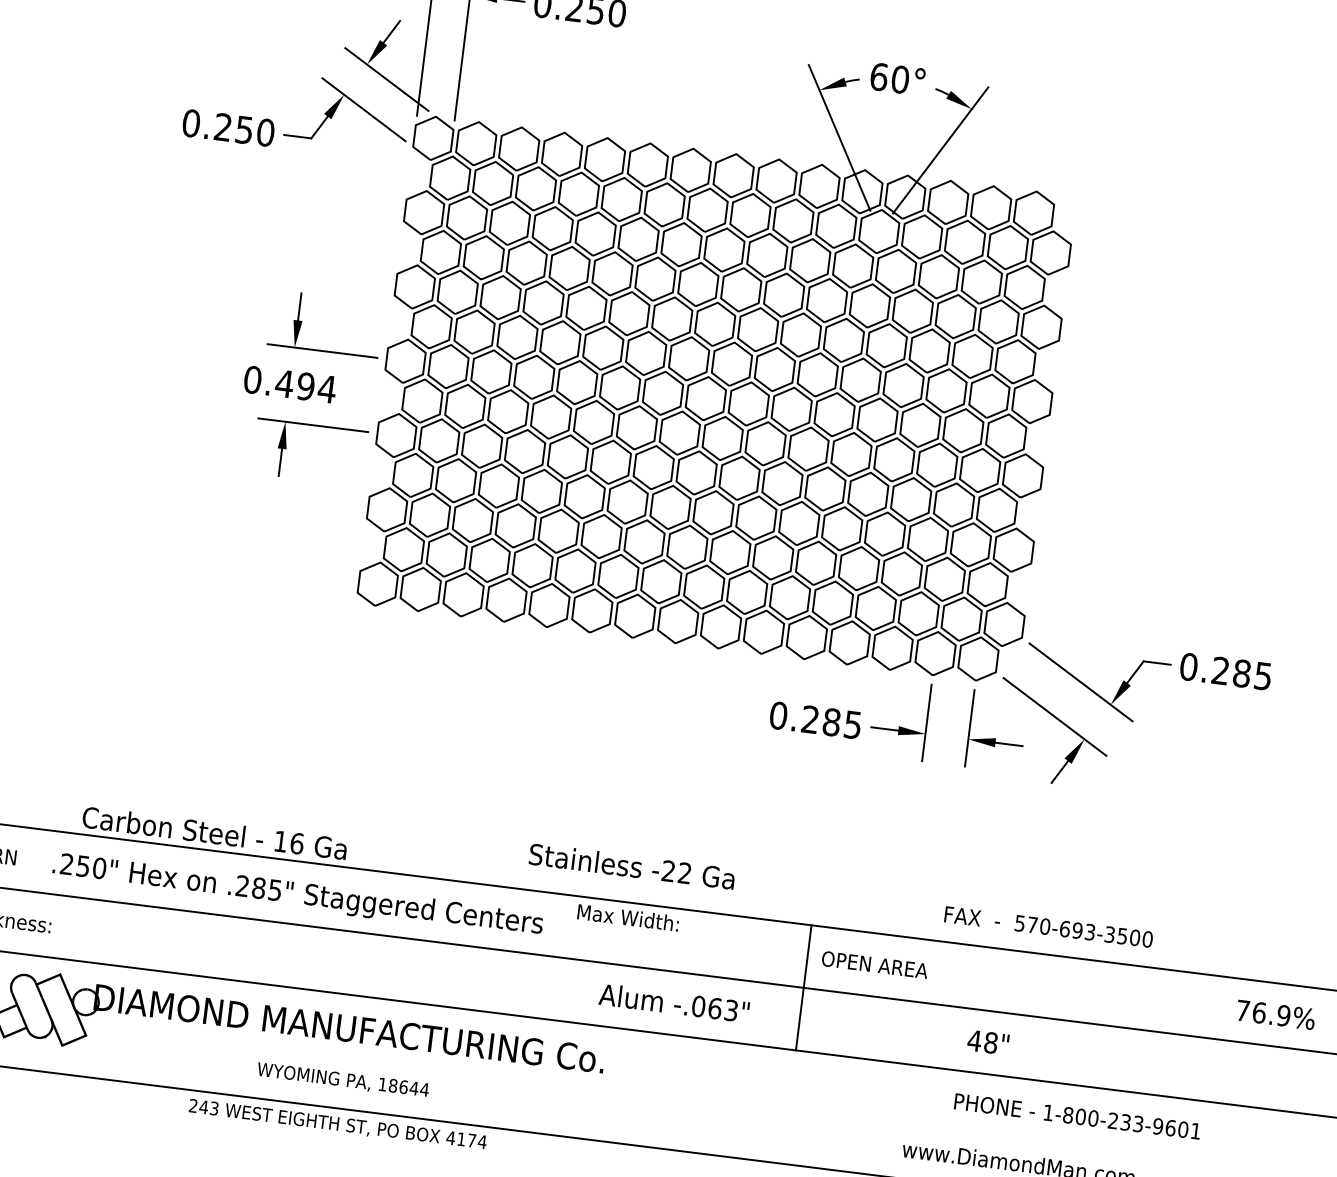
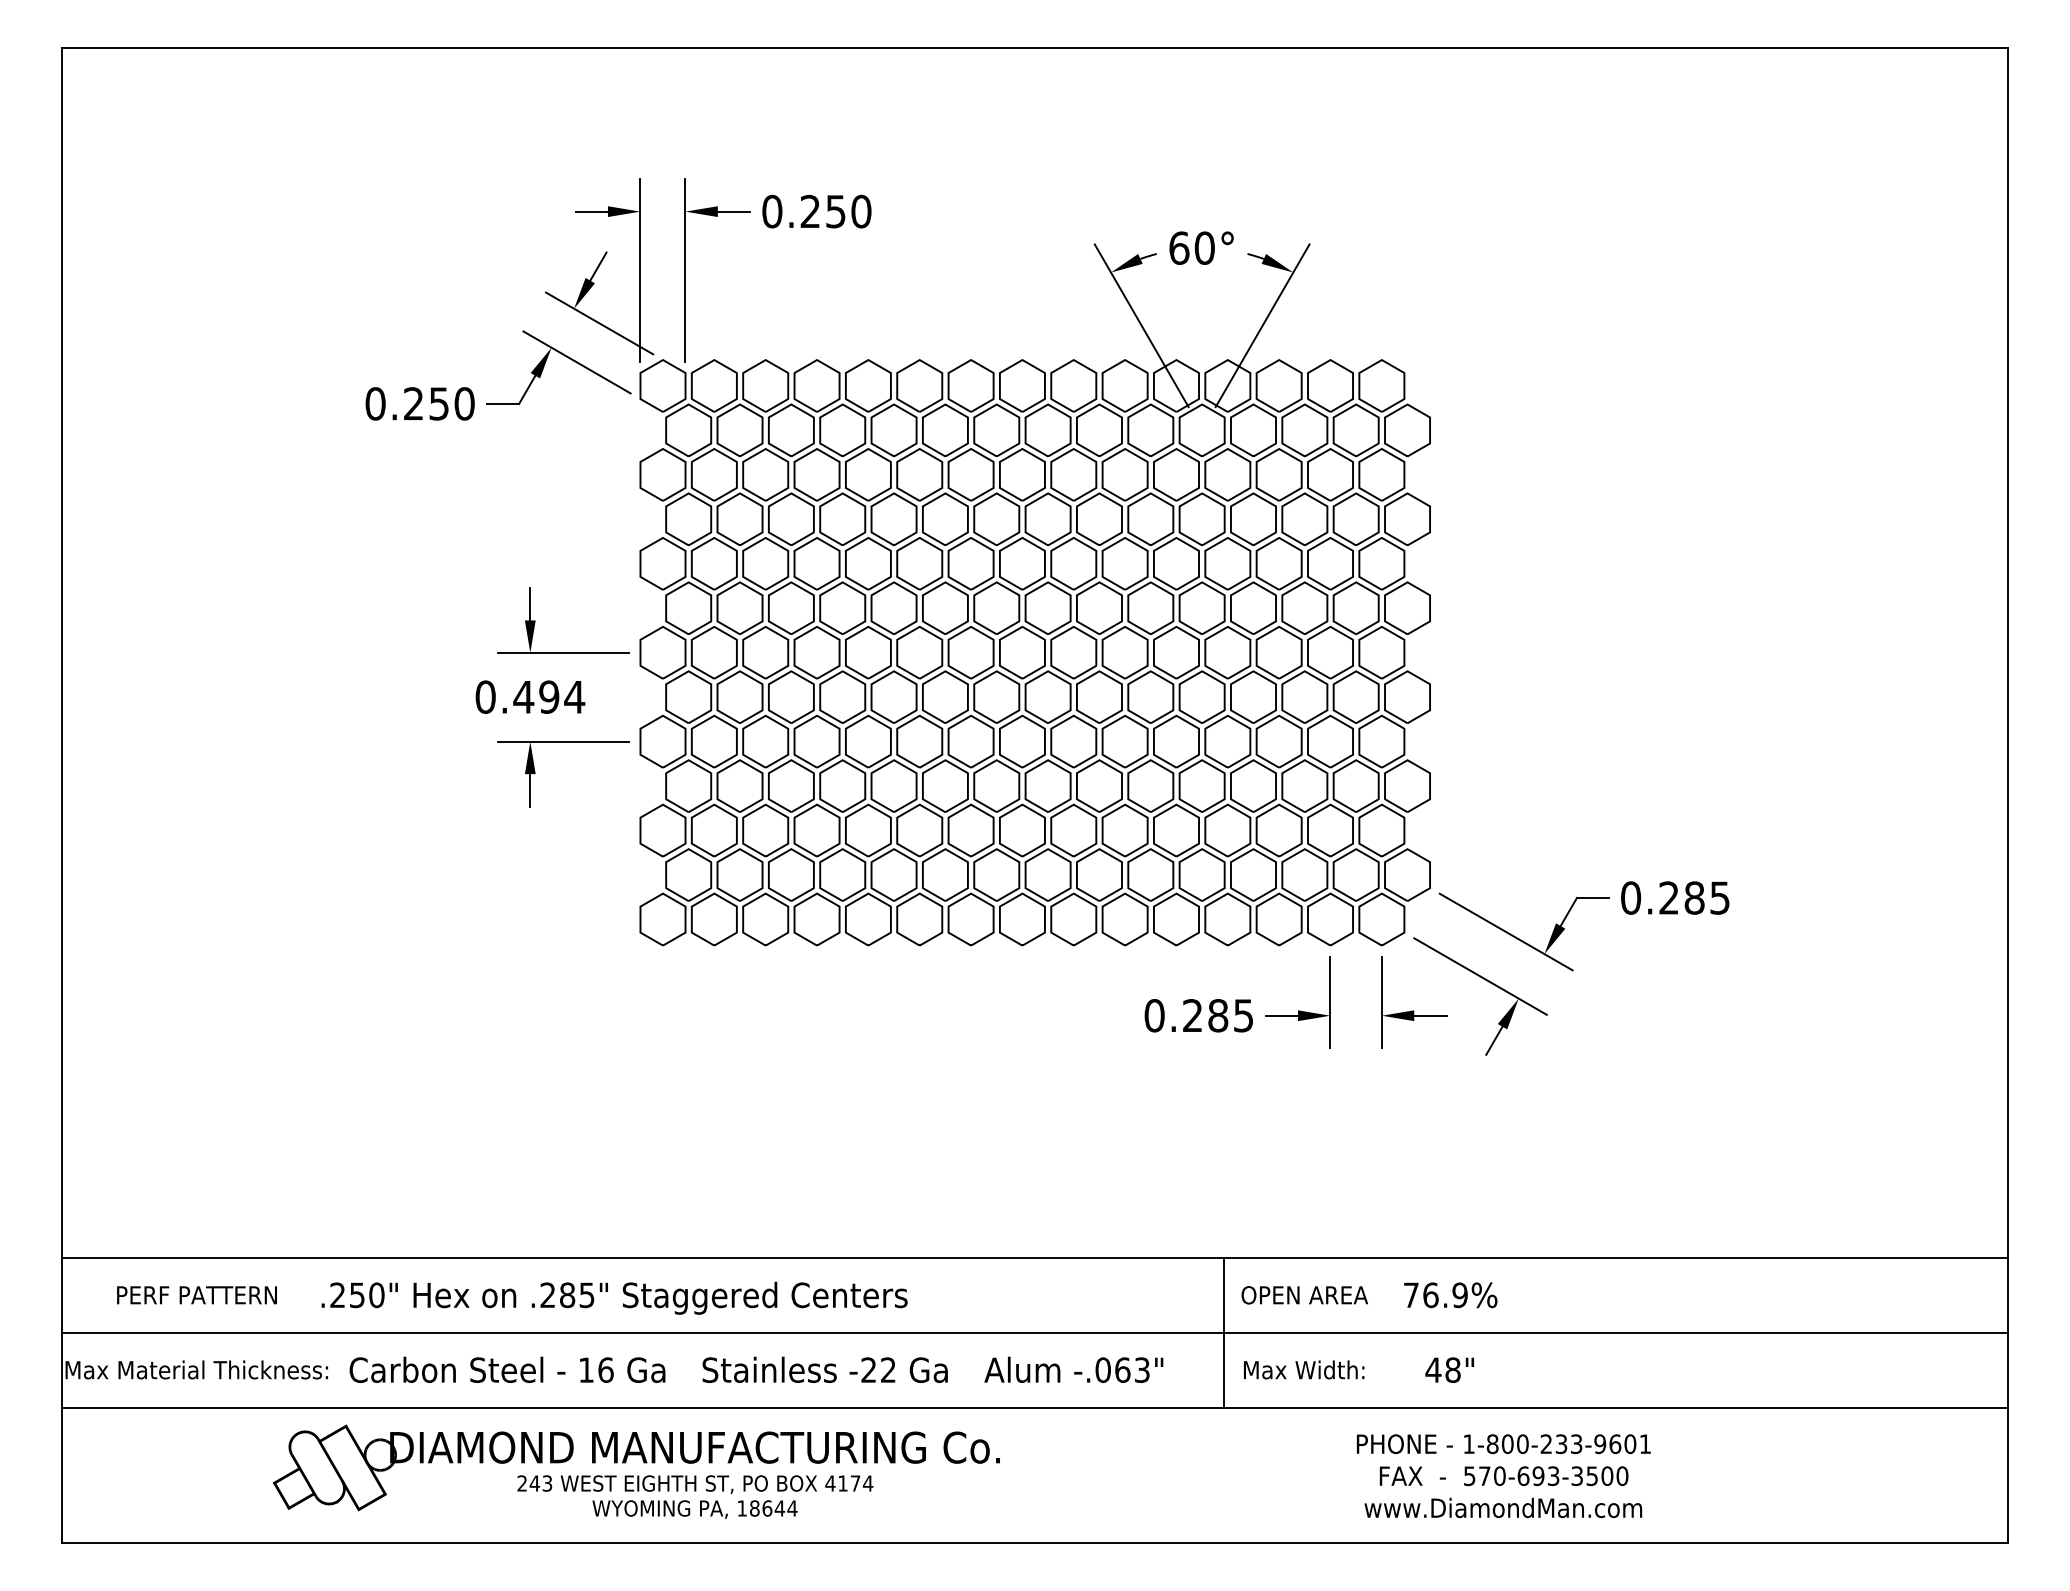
text: (214, 832) -> (507, 1369), moved
text: (631, 866) -> (824, 1369), moved
text: (628, 917) -> (1304, 1369), moved
text: (1048, 927) -> (1503, 1476), moved
text: (1275, 1015) -> (1450, 1295), moved
text: (1077, 1116) -> (1503, 1444), moved
text: (338, 1124) -> (695, 1484), moved

